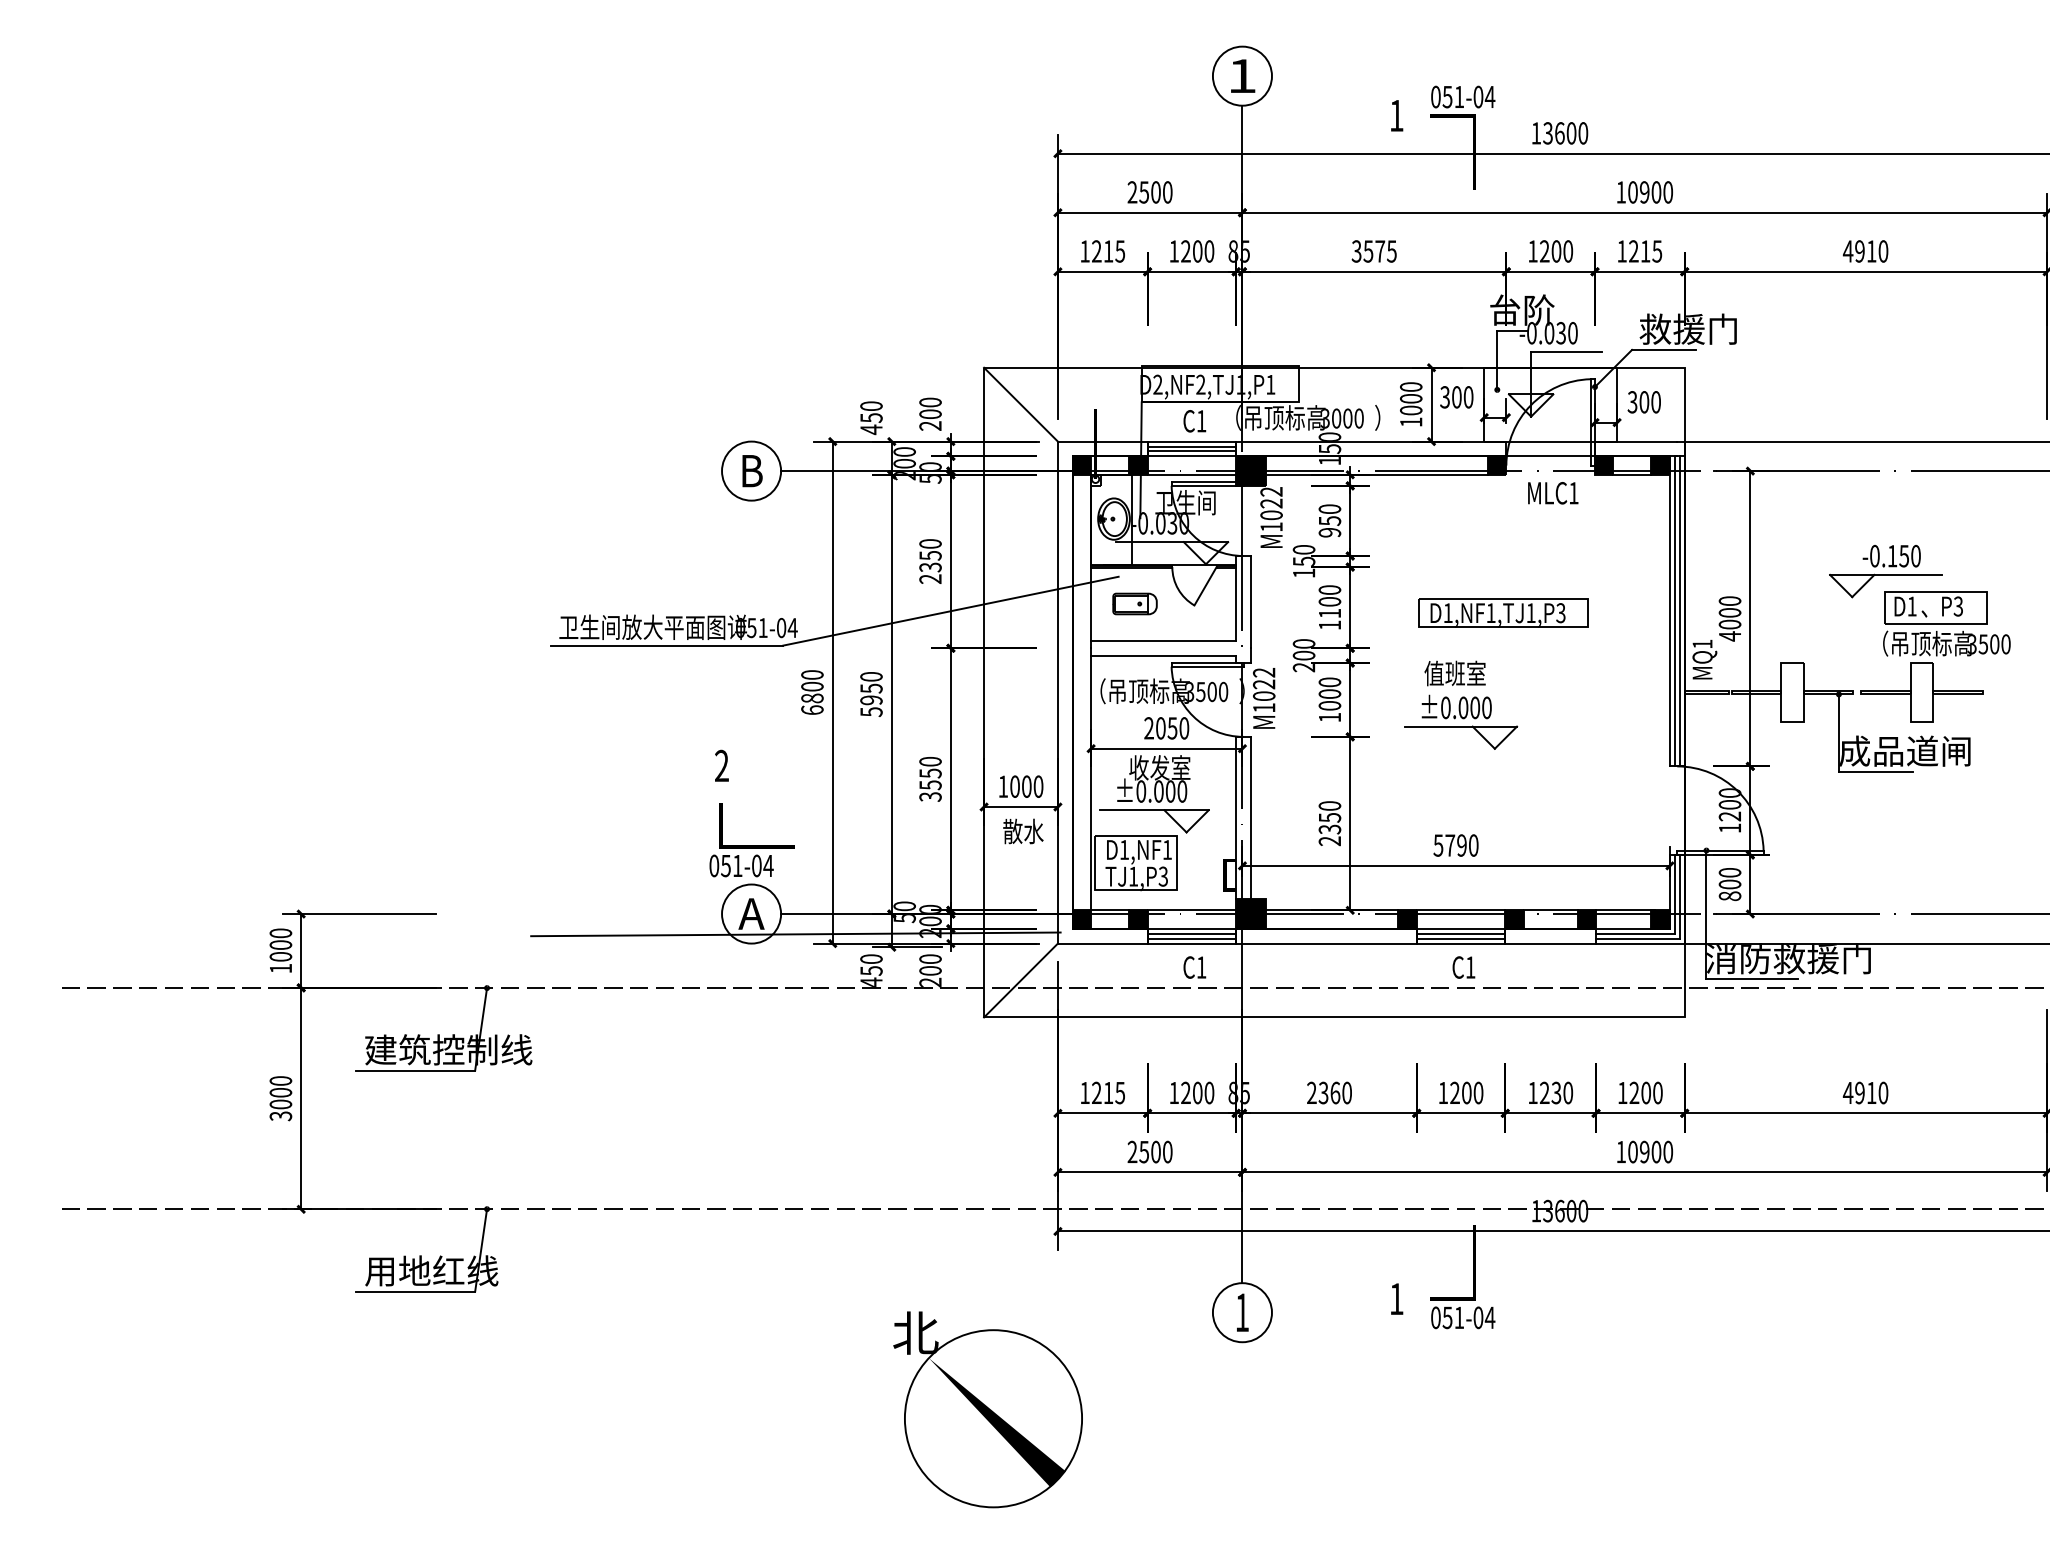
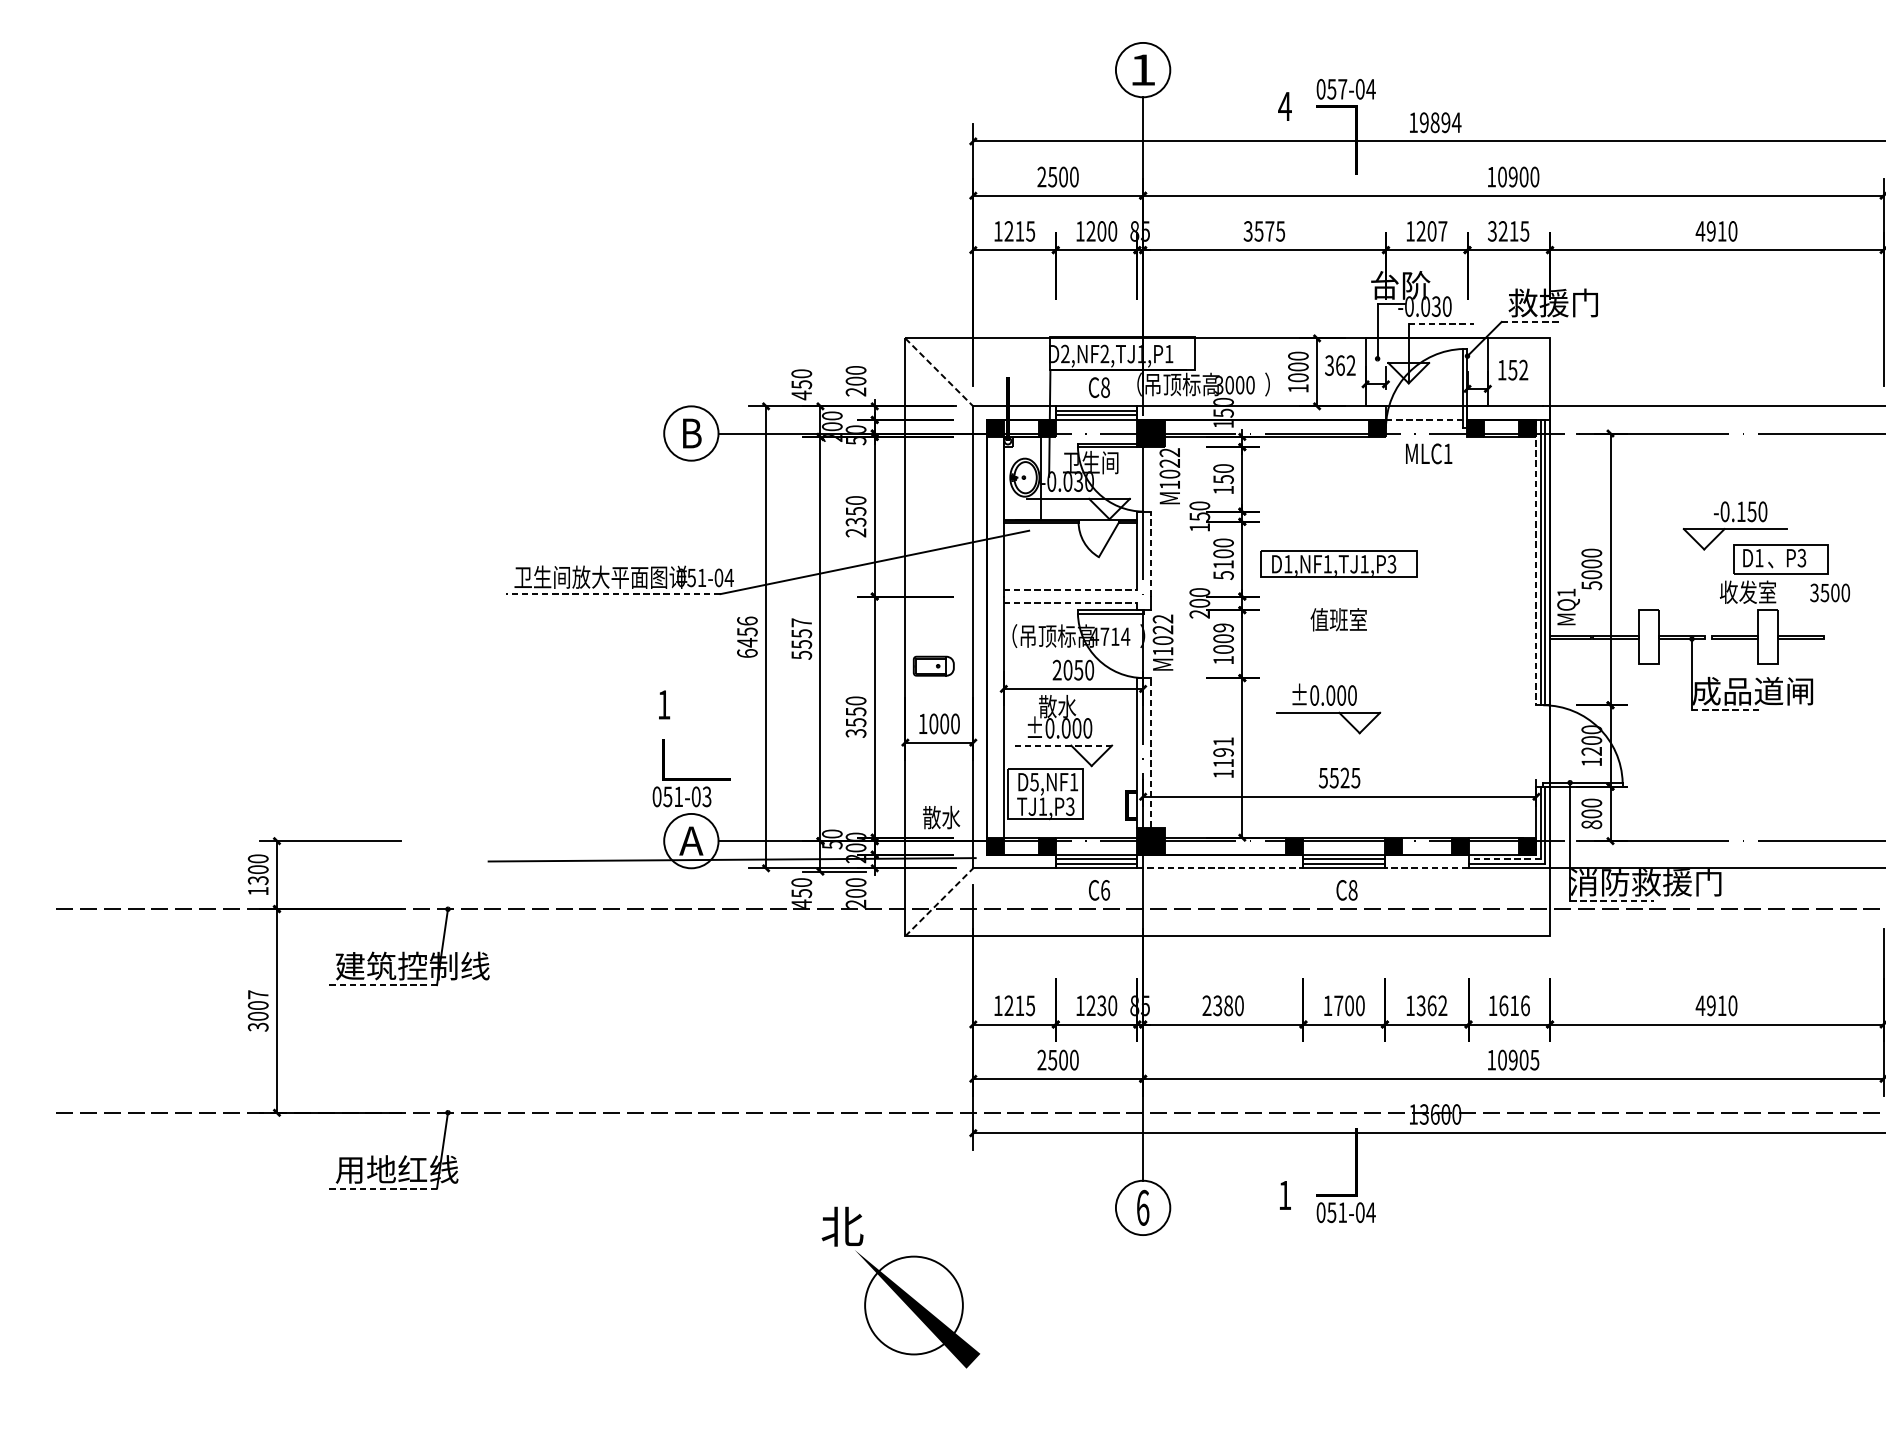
text: (1459, 96) -> (1342, 88), 051-04 -> 057-04
text: (1396, 115) -> (1284, 106), 1 -> 4
text: (1565, 133) -> (1440, 122), 13600 -> 19894
text: (1568, 251) -> (1443, 231), 1200 -> 1207
text: (1621, 251) -> (1491, 231), 1215 -> 3215
line: (1664, 349) -> (1531, 321), solid -> dashed
line: (1567, 351) -> (1442, 323), solid -> dashed
text: (1462, 397) -> (1345, 365), 300 -> 362
text: (1643, 402) -> (1512, 370), 300 -> 152
line: (1021, 405) -> (939, 373), solid -> dashed
text: (1201, 421) -> (1105, 387), C1 -> C8
line: (1551, 456) -> (1427, 420), solid -> dashed
line: (1191, 474) -> (1096, 436), removed
text: (1329, 532) -> (1223, 490), 950 -> 150
line: (1250, 601) -> (1150, 553), solid -> dashed
part: (1134, 603) -> (933, 665), moved
line: (1669, 611) -> (1536, 562), solid -> dashed
part: (1503, 612) -> (1339, 563), moved
text: (1330, 625) -> (1224, 575), 1100 -> 5100
text: (1730, 636) -> (1592, 585), 4000 -> 5000
line: (1163, 640) -> (1070, 589), solid -> dashed
text: (1920, 643) -> (1767, 592), （吊顶标高 -> 收发室
line: (666, 645) -> (613, 593), solid -> dashed
line: (1163, 655) -> (1070, 603), solid -> dashed
text: (1329, 682) -> (1223, 628), 1000 -> 1009
text: (812, 686) -> (747, 631), 6800 -> 6456
text: (871, 688) -> (801, 633), 5950 -> 5557
text: (1206, 691) -> (1110, 636), 3500 -> 4714
part: (1461, 721) -> (1329, 708), moved
text: (721, 765) -> (663, 704), 2 -> 1
text: (1159, 767) -> (1066, 706), 收发室 -> 散水
line: (1876, 771) -> (1726, 709), solid -> dashed
line: (1154, 810) -> (1062, 745), solid -> dashed
line: (1250, 817) -> (1150, 752), solid -> dashed
text: (1329, 823) -> (1223, 757), 2350 -> 1191
text: (1023, 831) -> (941, 817), moved
text: (1461, 845) -> (1344, 778), 5790 -> 5525
text: (1124, 850) -> (1034, 782), D1,NF1 -> D5,NF1
text: (768, 865) -> (706, 796), 051-04 -> 051-03
line: (1634, 933) -> (1503, 859), solid -> dashed
line: (1326, 943) -> (1220, 868), solid -> dashed
line: (1550, 943) -> (1426, 868), solid -> dashed
text: (280, 956) -> (257, 880), 1000 -> 1300
text: (1201, 967) -> (1105, 890), C1 -> C6
text: (1470, 967) -> (1352, 890), C1 -> C8
line: (1752, 979) -> (1612, 901), solid -> dashed
line: (1021, 980) -> (939, 902), solid -> dashed
line: (415, 1070) -> (382, 985), solid -> dashed
text: (280, 1080) -> (257, 994), 3000 -> 3007
text: (1197, 1092) -> (1101, 1005), 1200 -> 1230
text: (1335, 1092) -> (1228, 1005), 2360 -> 2380
text: (1454, 1092) -> (1338, 1005), 1200 -> 1700
text: (1556, 1092) -> (1432, 1005), 1230 -> 1362
text: (1645, 1092) -> (1513, 1005), 1200 -> 1616
text: (1668, 1151) -> (1535, 1059), 10900 -> 10905
line: (415, 1291) -> (382, 1188), solid -> dashed
text: (1242, 1312) -> (1143, 1207), 1 -> 6
circle: (993, 1418) -> (914, 1305), size x0.6

